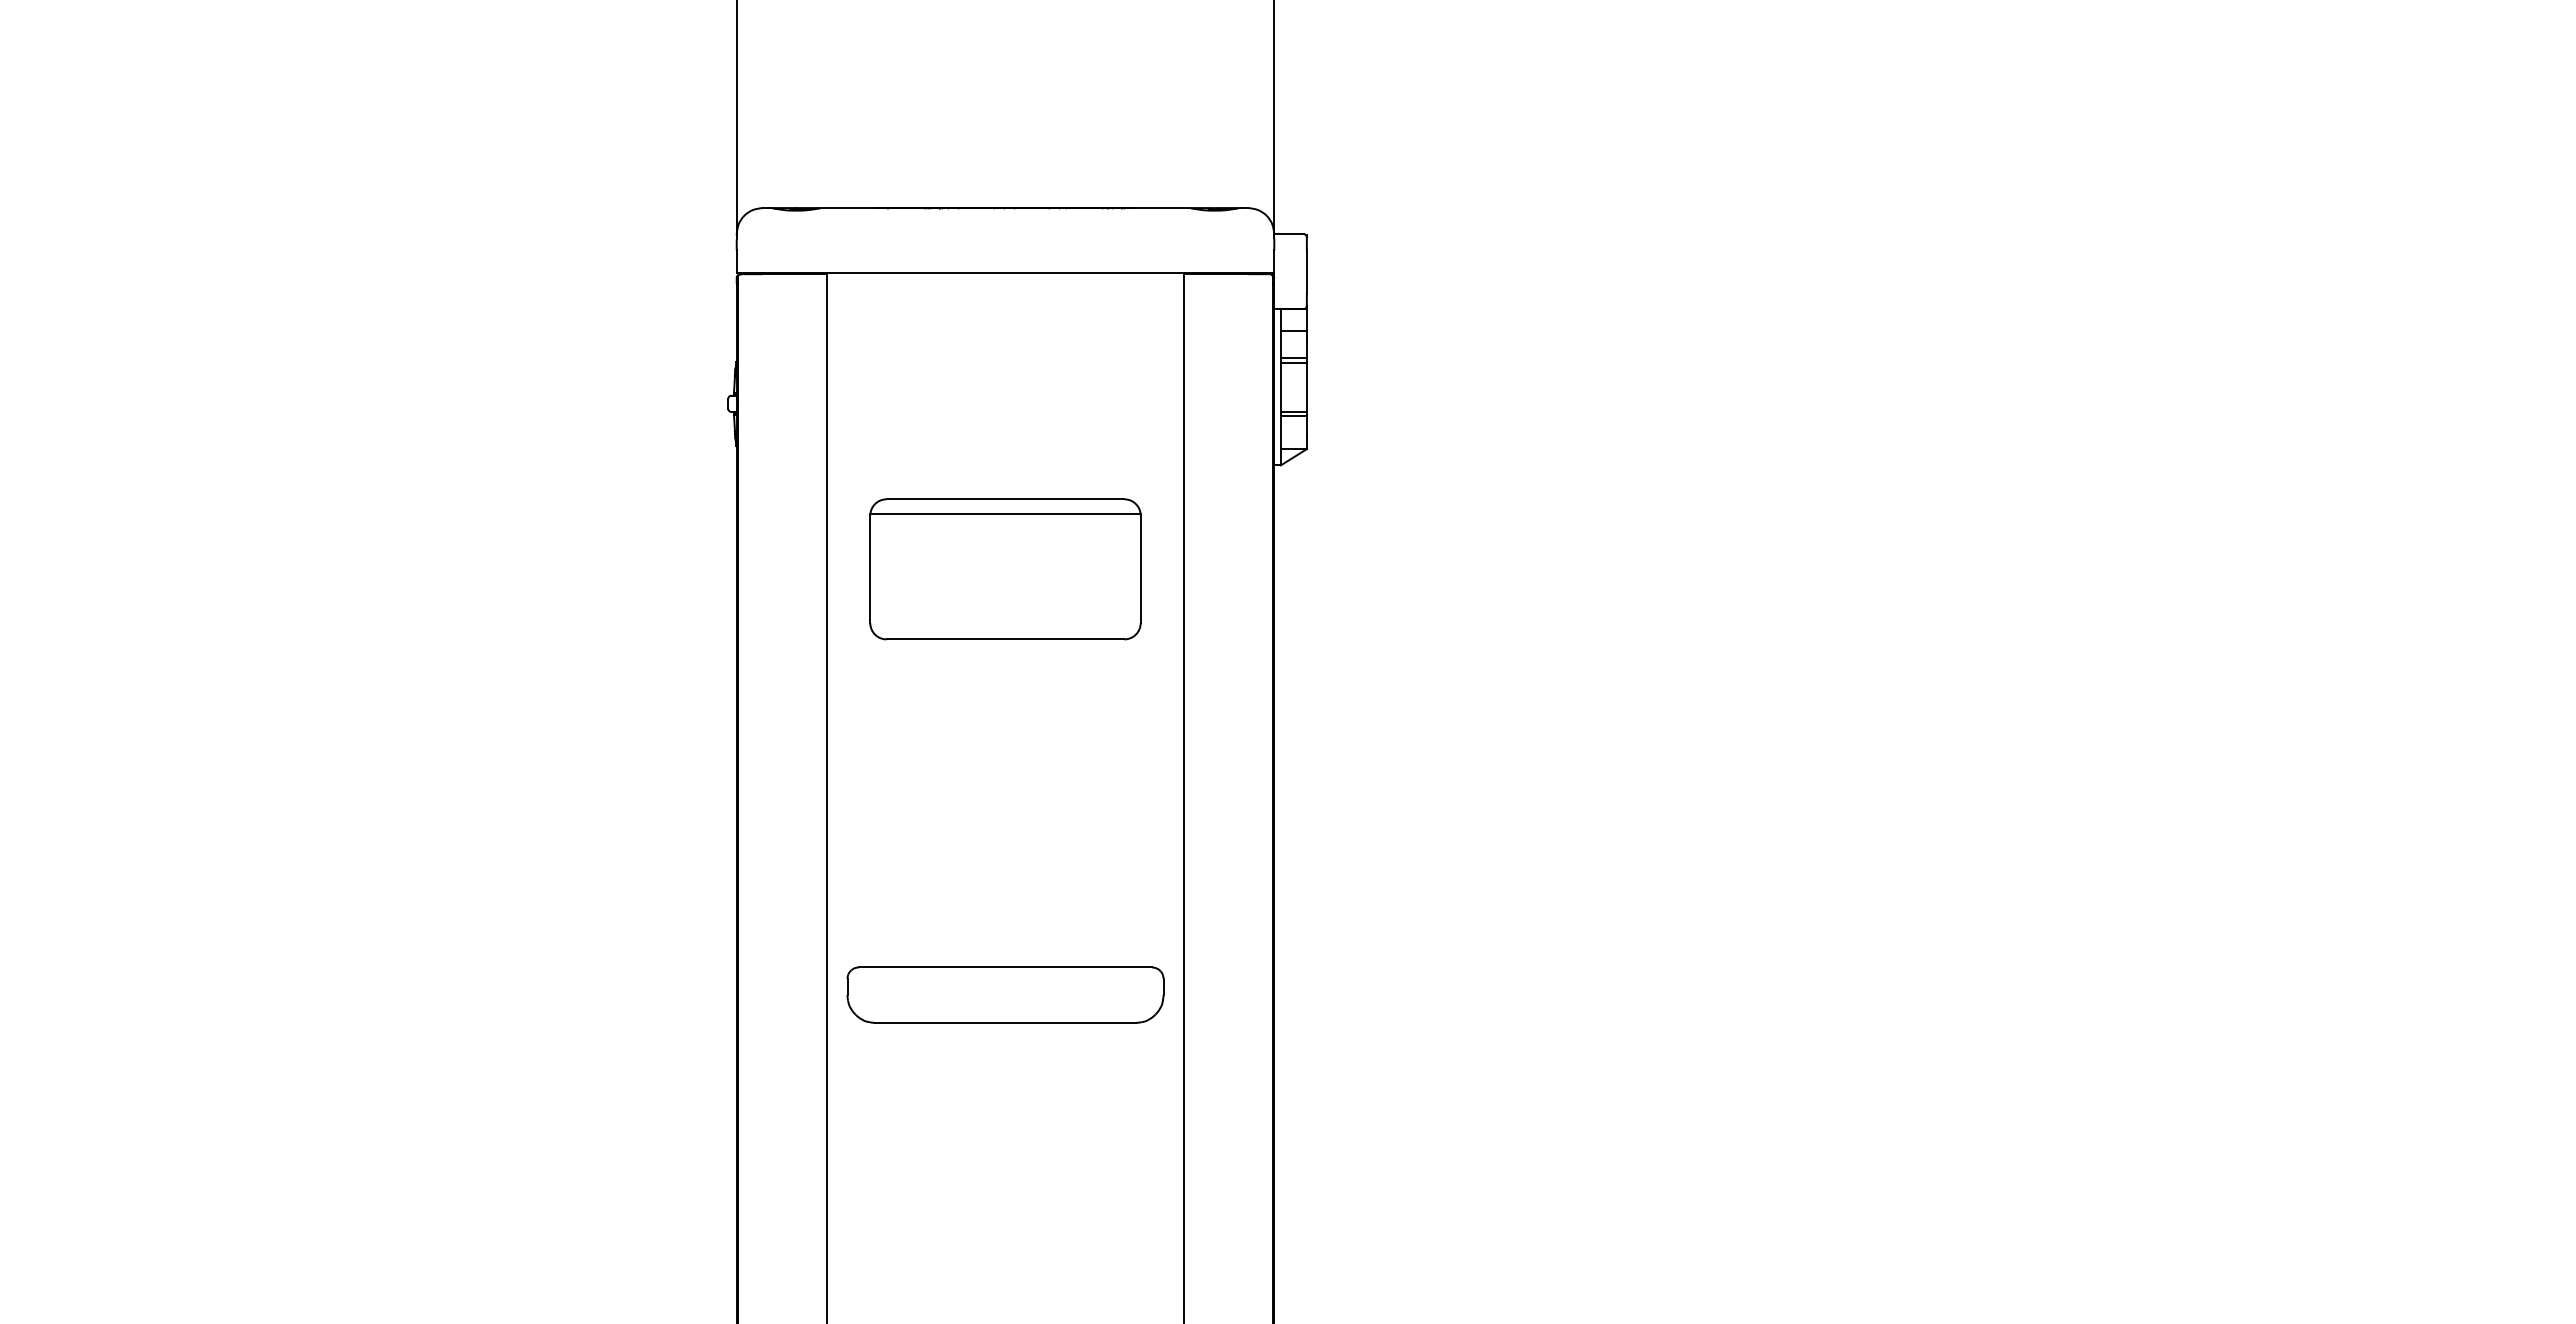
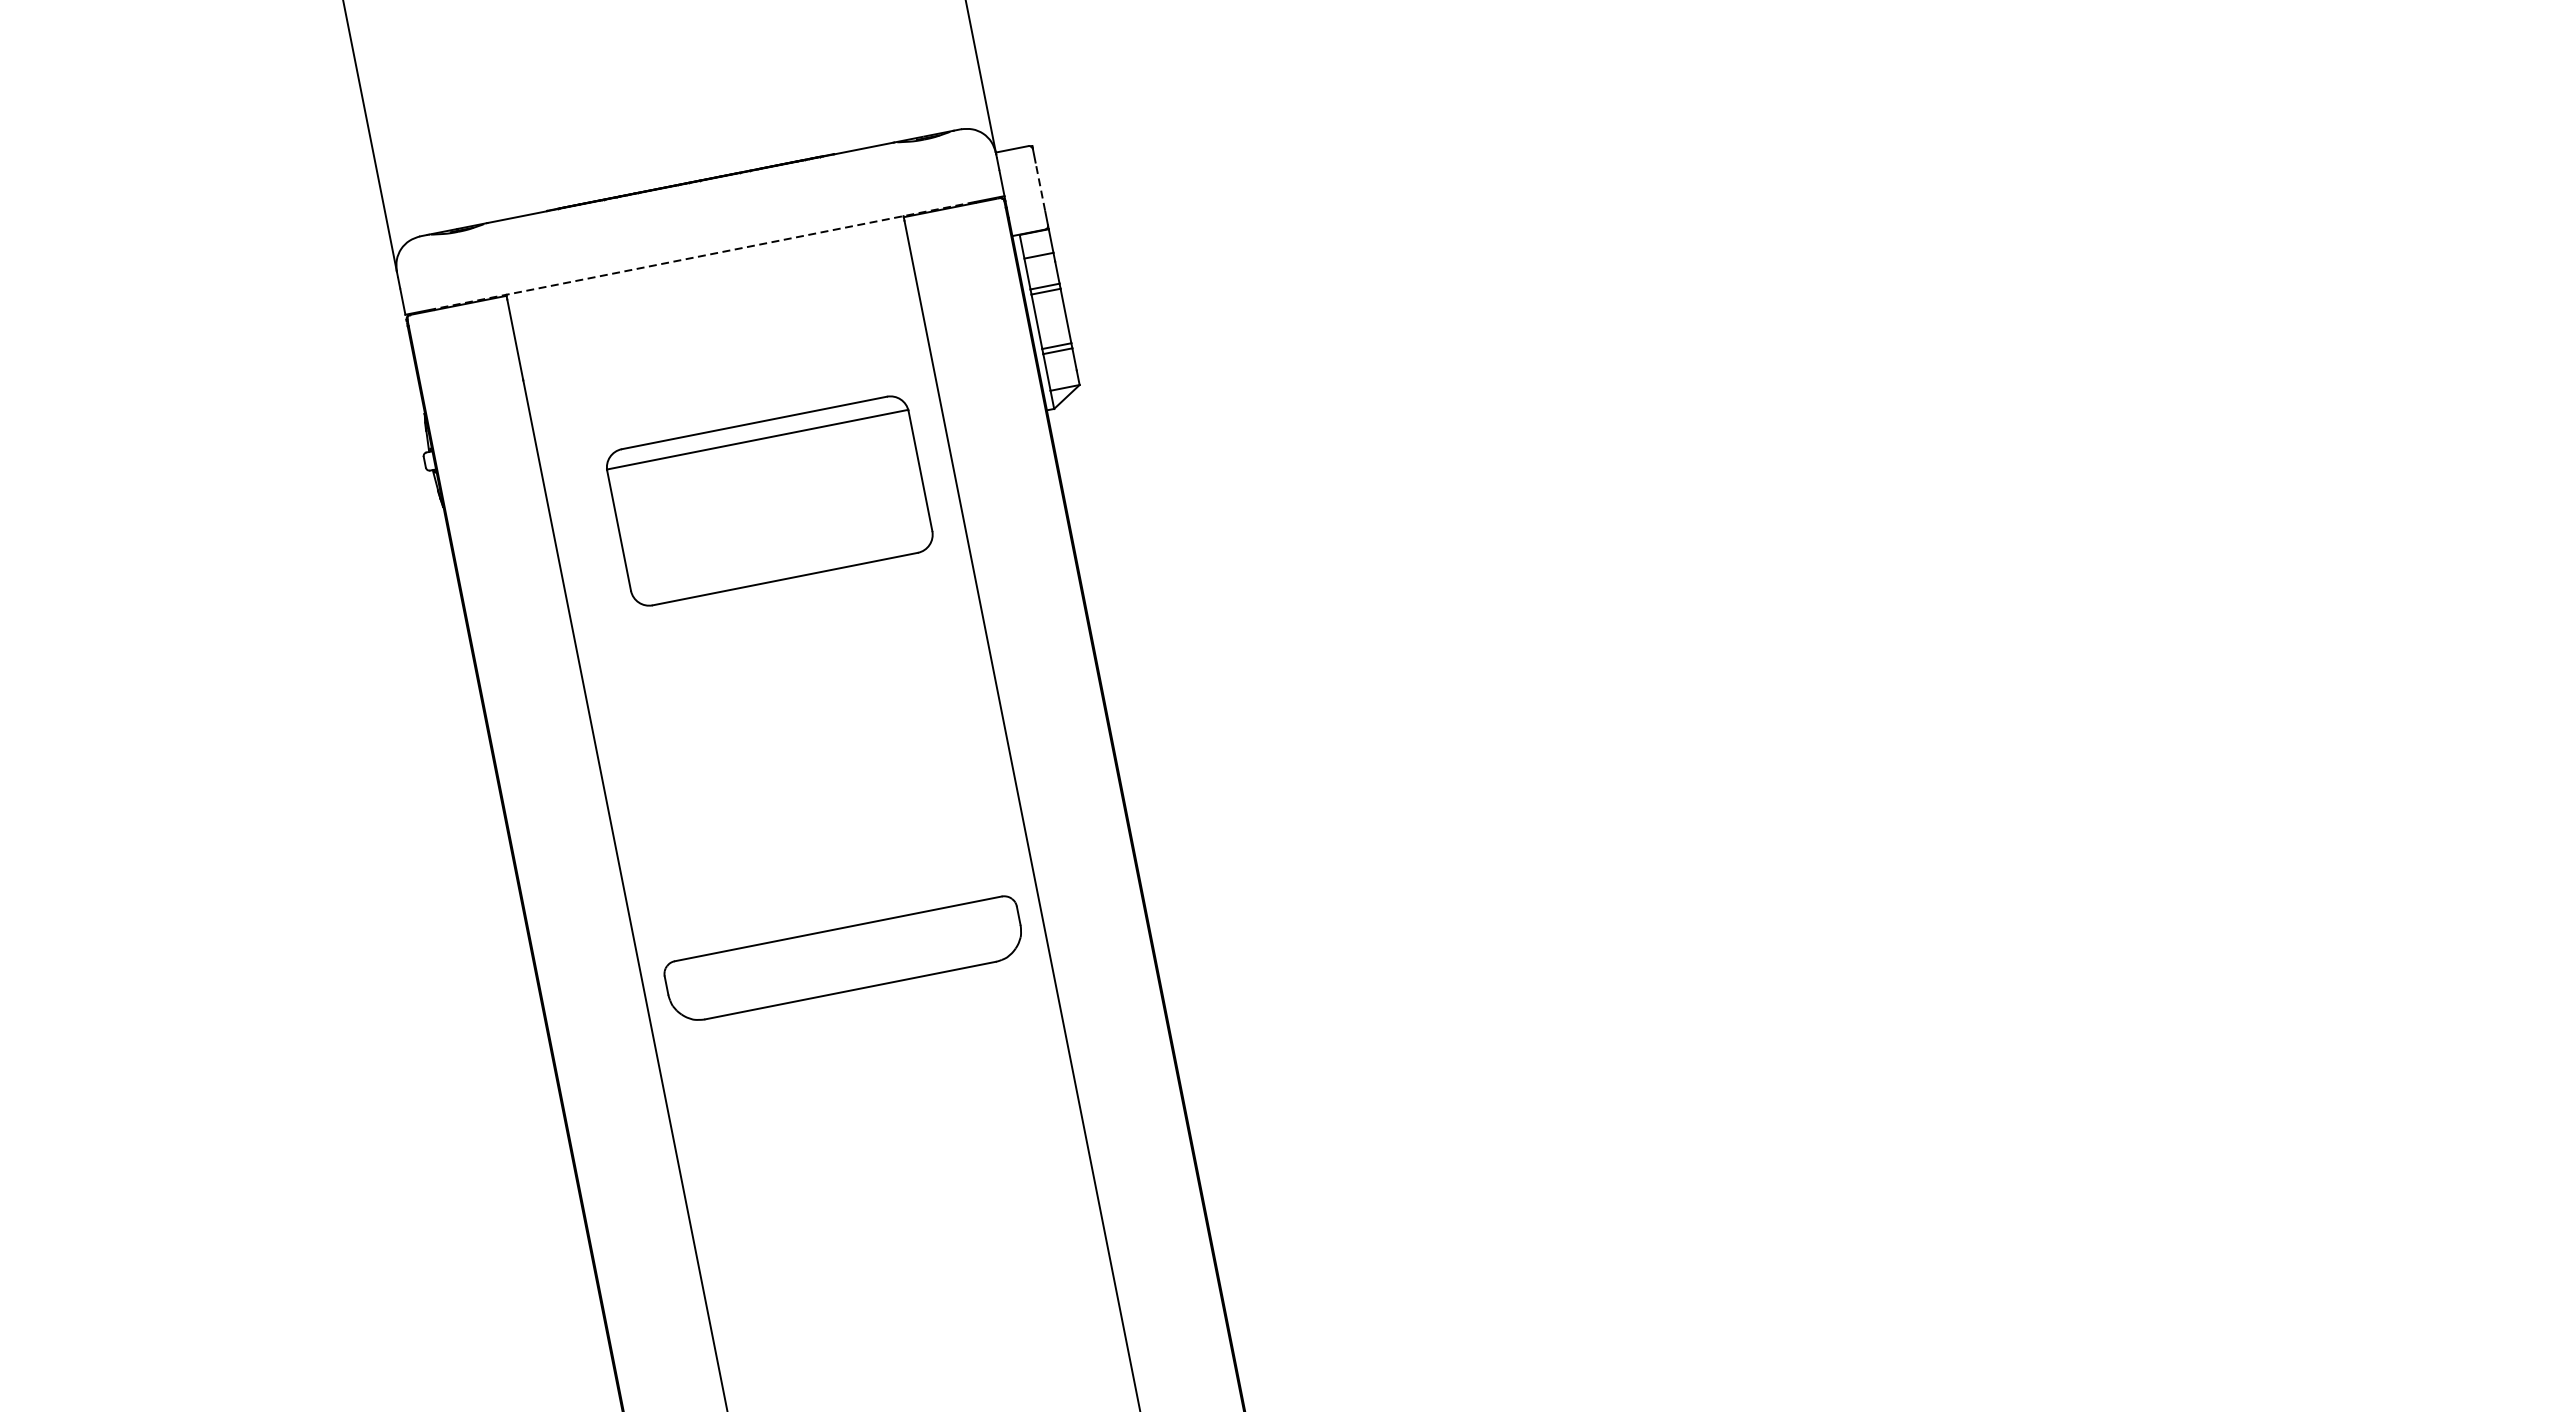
line: (1306, 271) -> (1040, 187), solid -> dashed
line: (1005, 273) -> (705, 255), solid -> dashed
part: (1005, 569) -> (769, 501), moved
part: (1005, 994) -> (844, 958), moved

